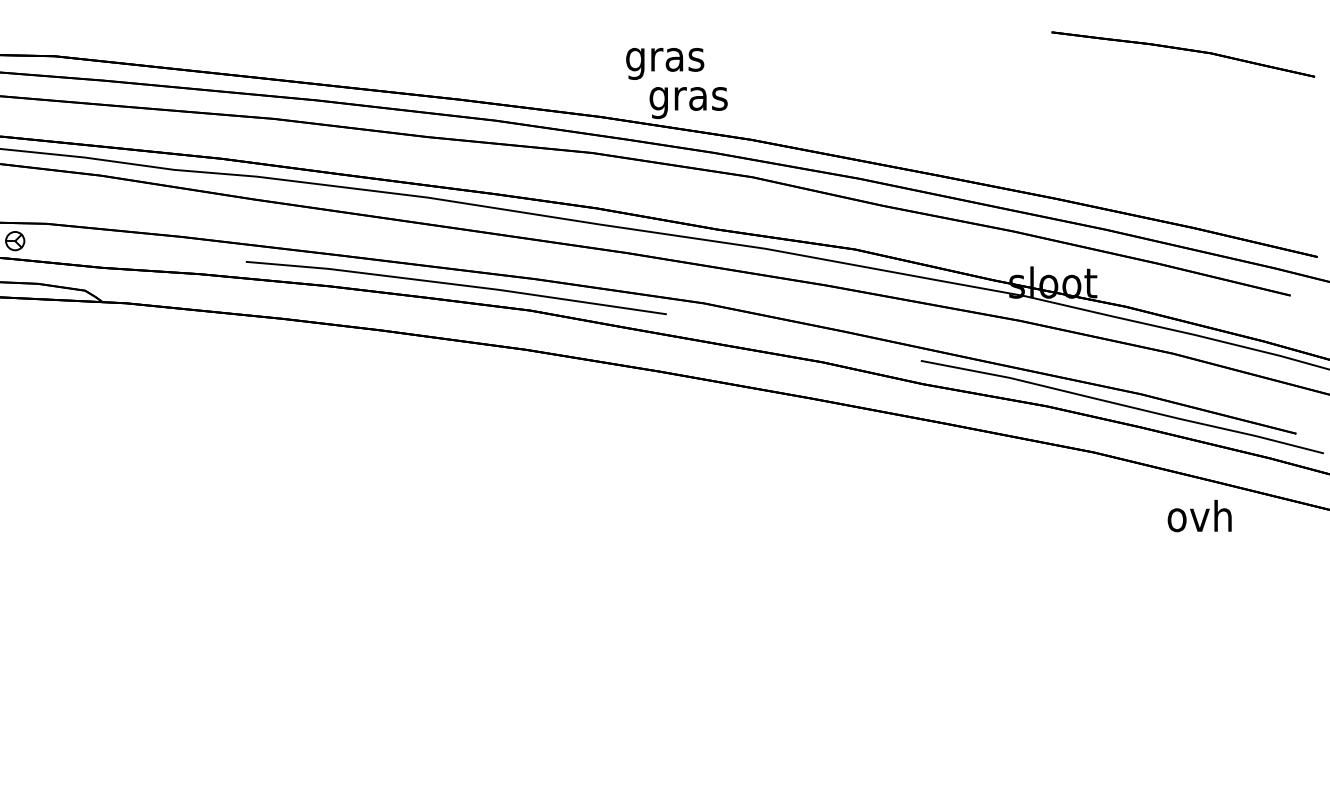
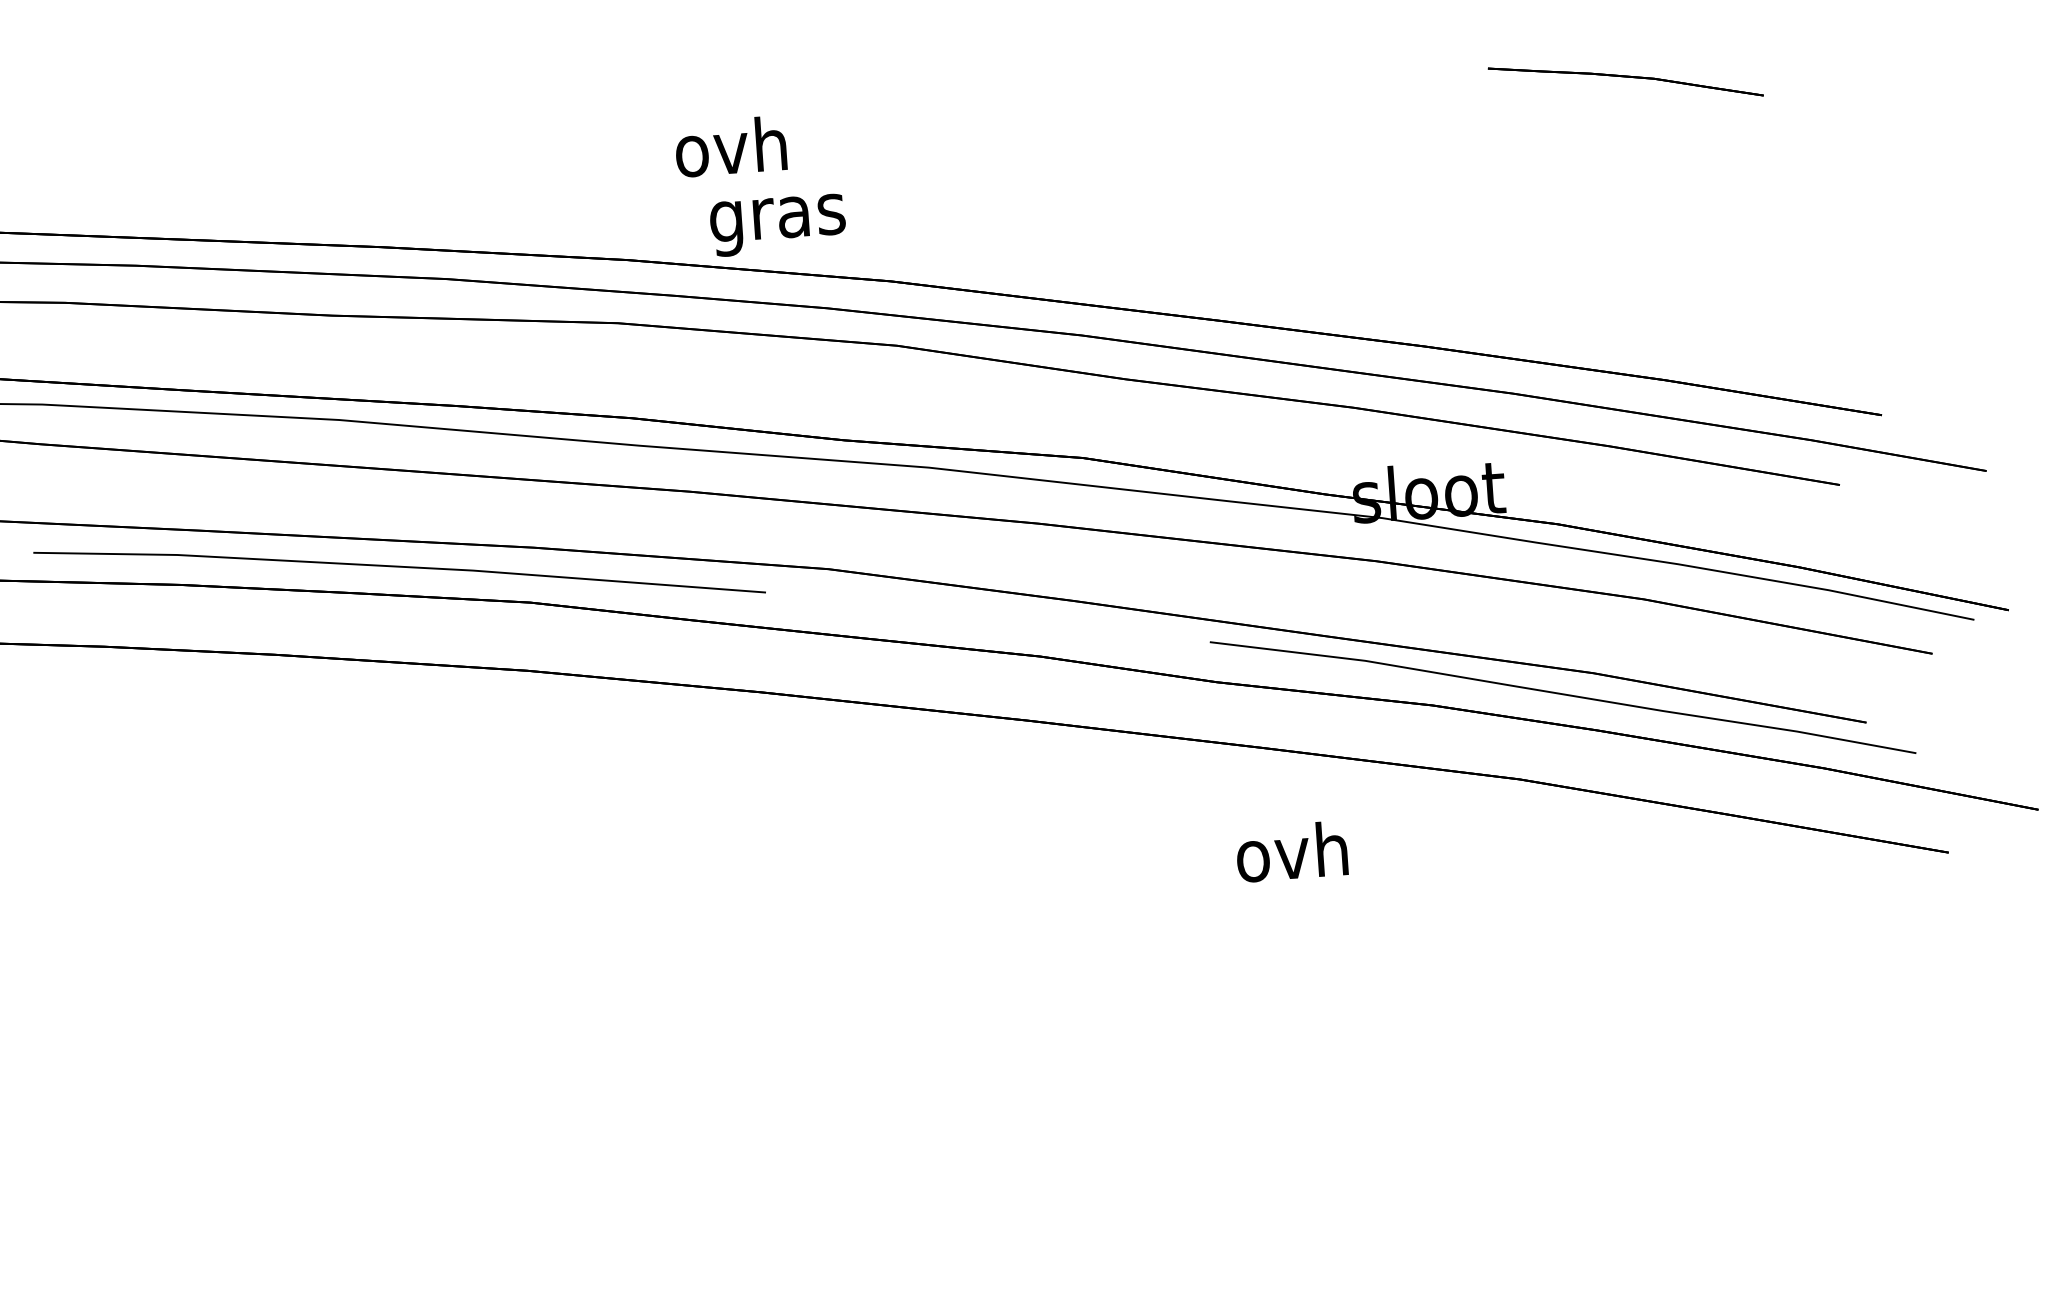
part: (1183, 54) -> (1626, 81), size x0.6
text: (665, 59) -> (732, 153), gras -> ovh
text: (1199, 515) -> (1291, 850), moved

